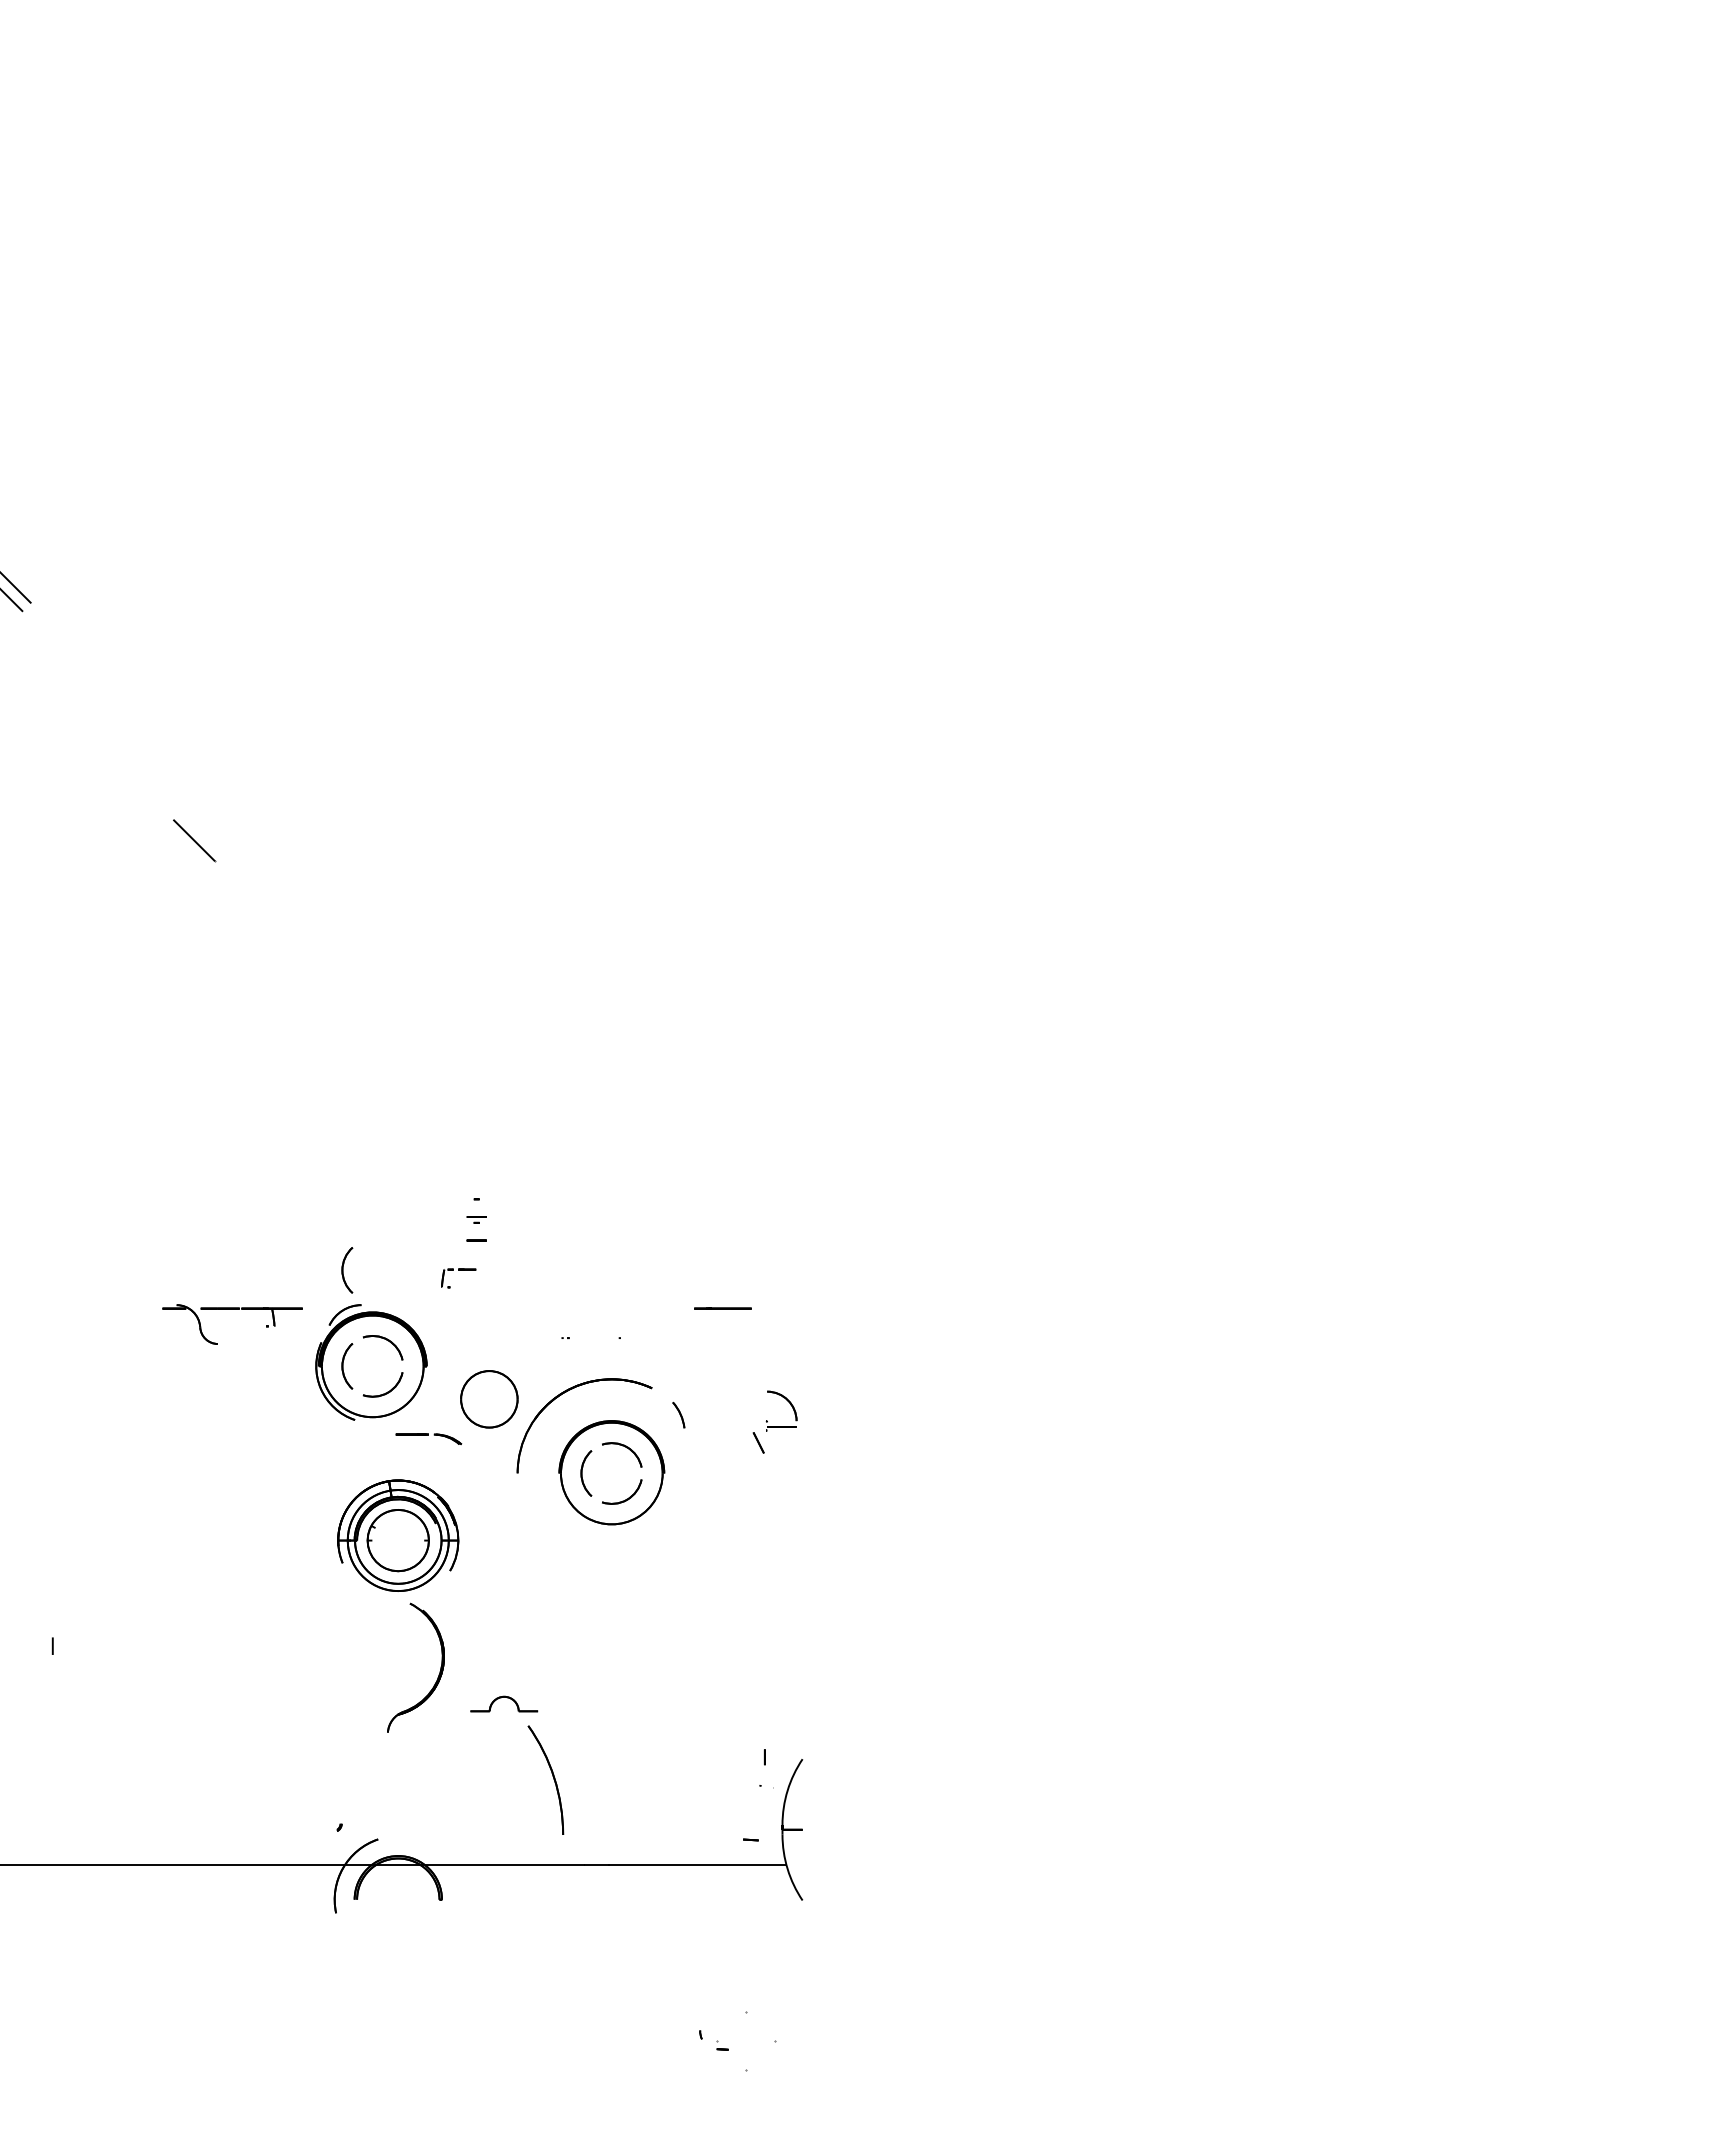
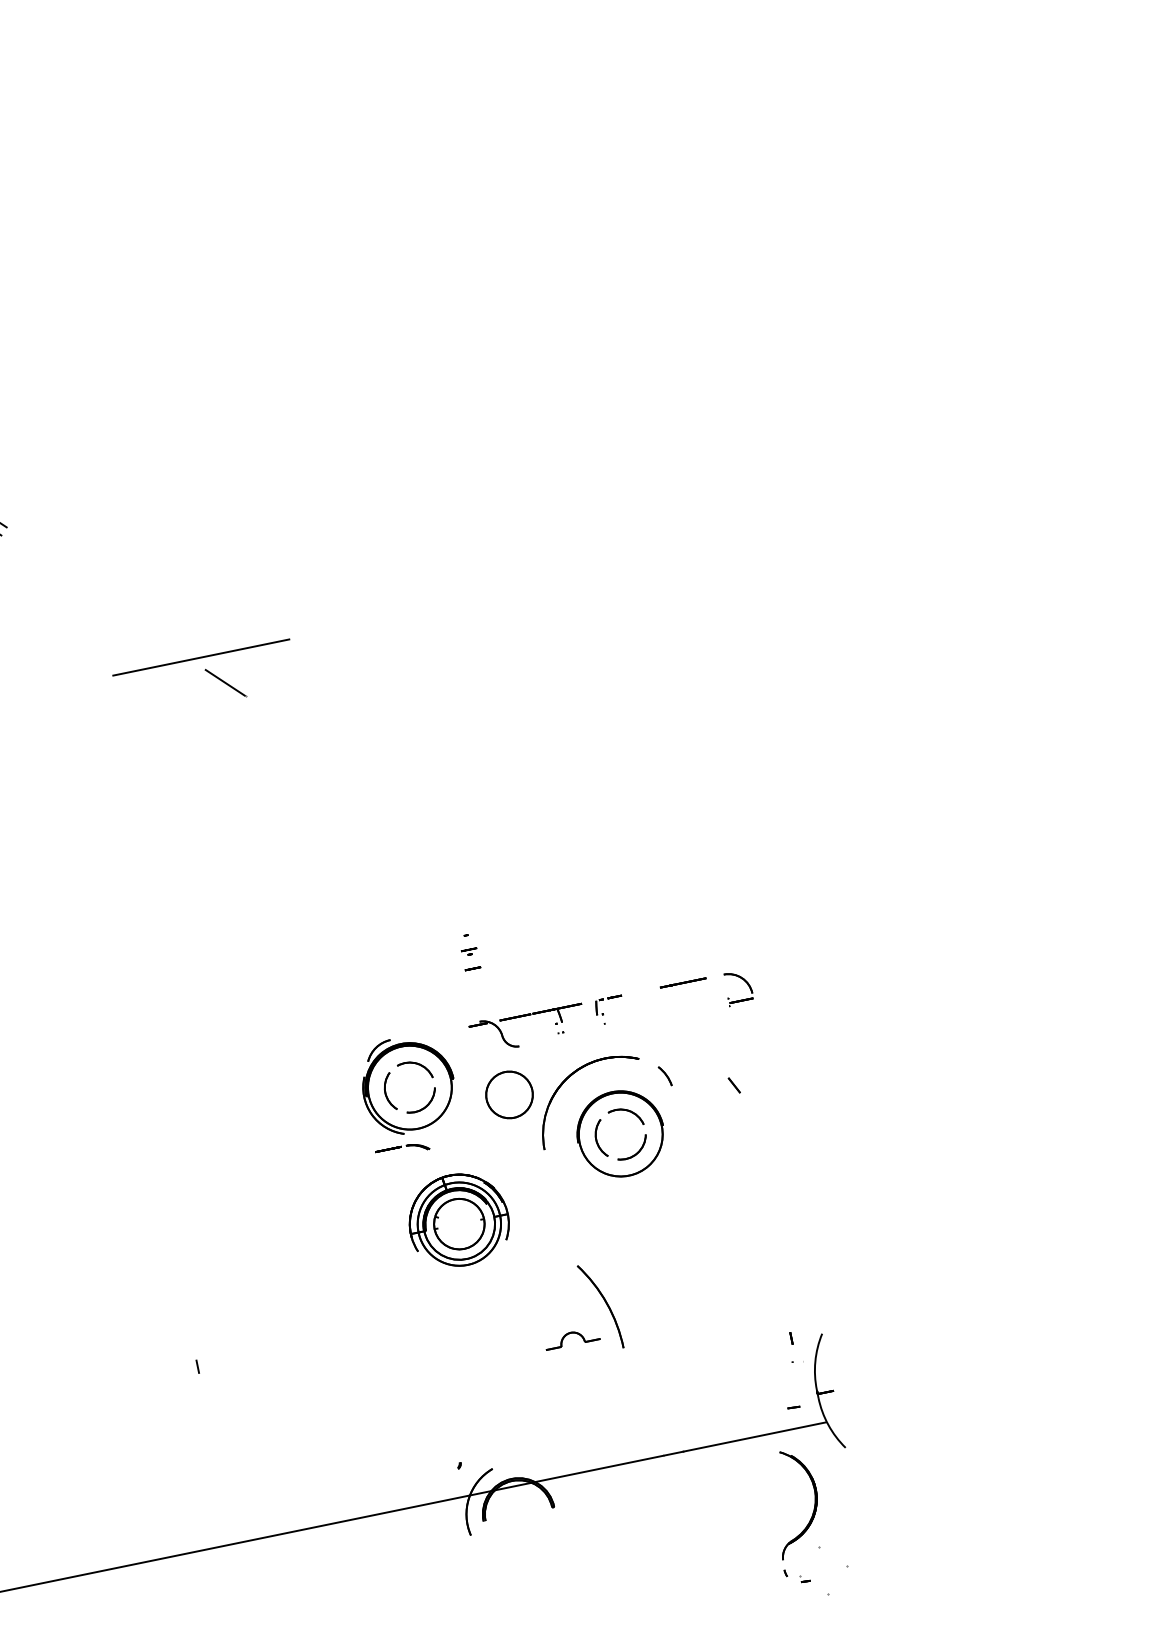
line: (229, 804) -> (200, 657), added
line: (194, 840) -> (225, 682), moved
part: (347, 1270) -> (373, 1014), removed
part: (458, 1270) -> (607, 999), moved
part: (232, 1309) -> (525, 1016), moved
part: (790, 1405) -> (744, 981), moved
part: (428, 1439) -> (402, 1150), moved
part: (438, 1674) -> (814, 1504), moved
part: (552, 1776) -> (605, 1302), moved

